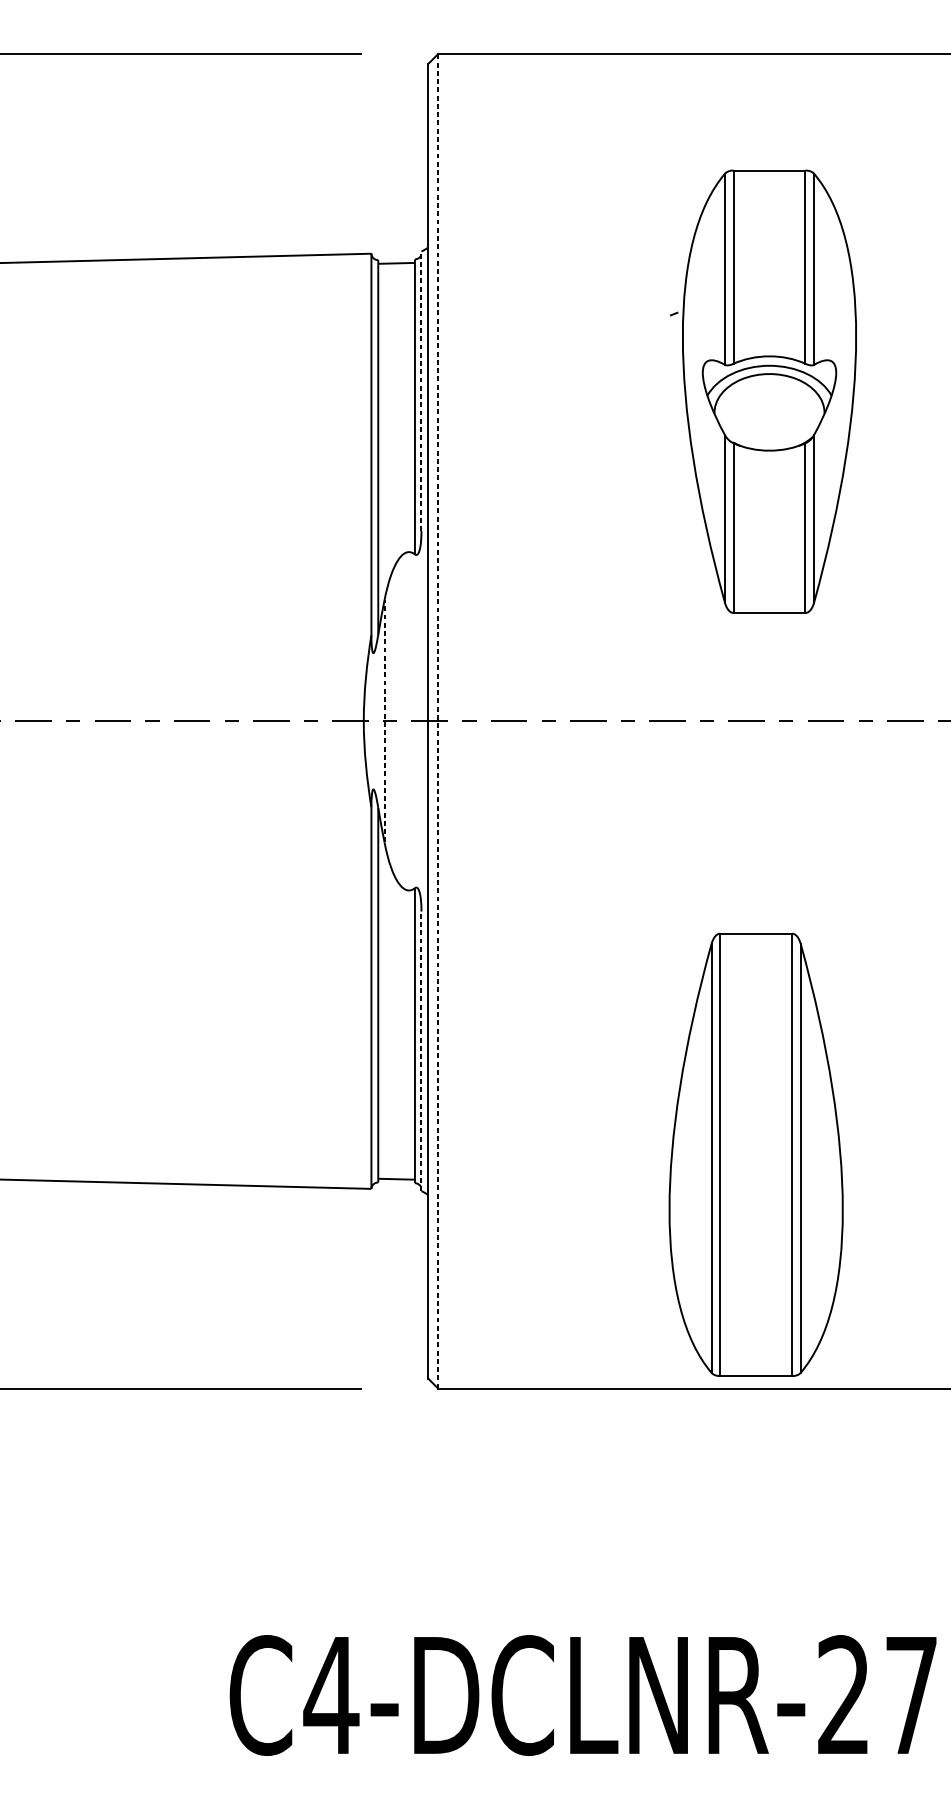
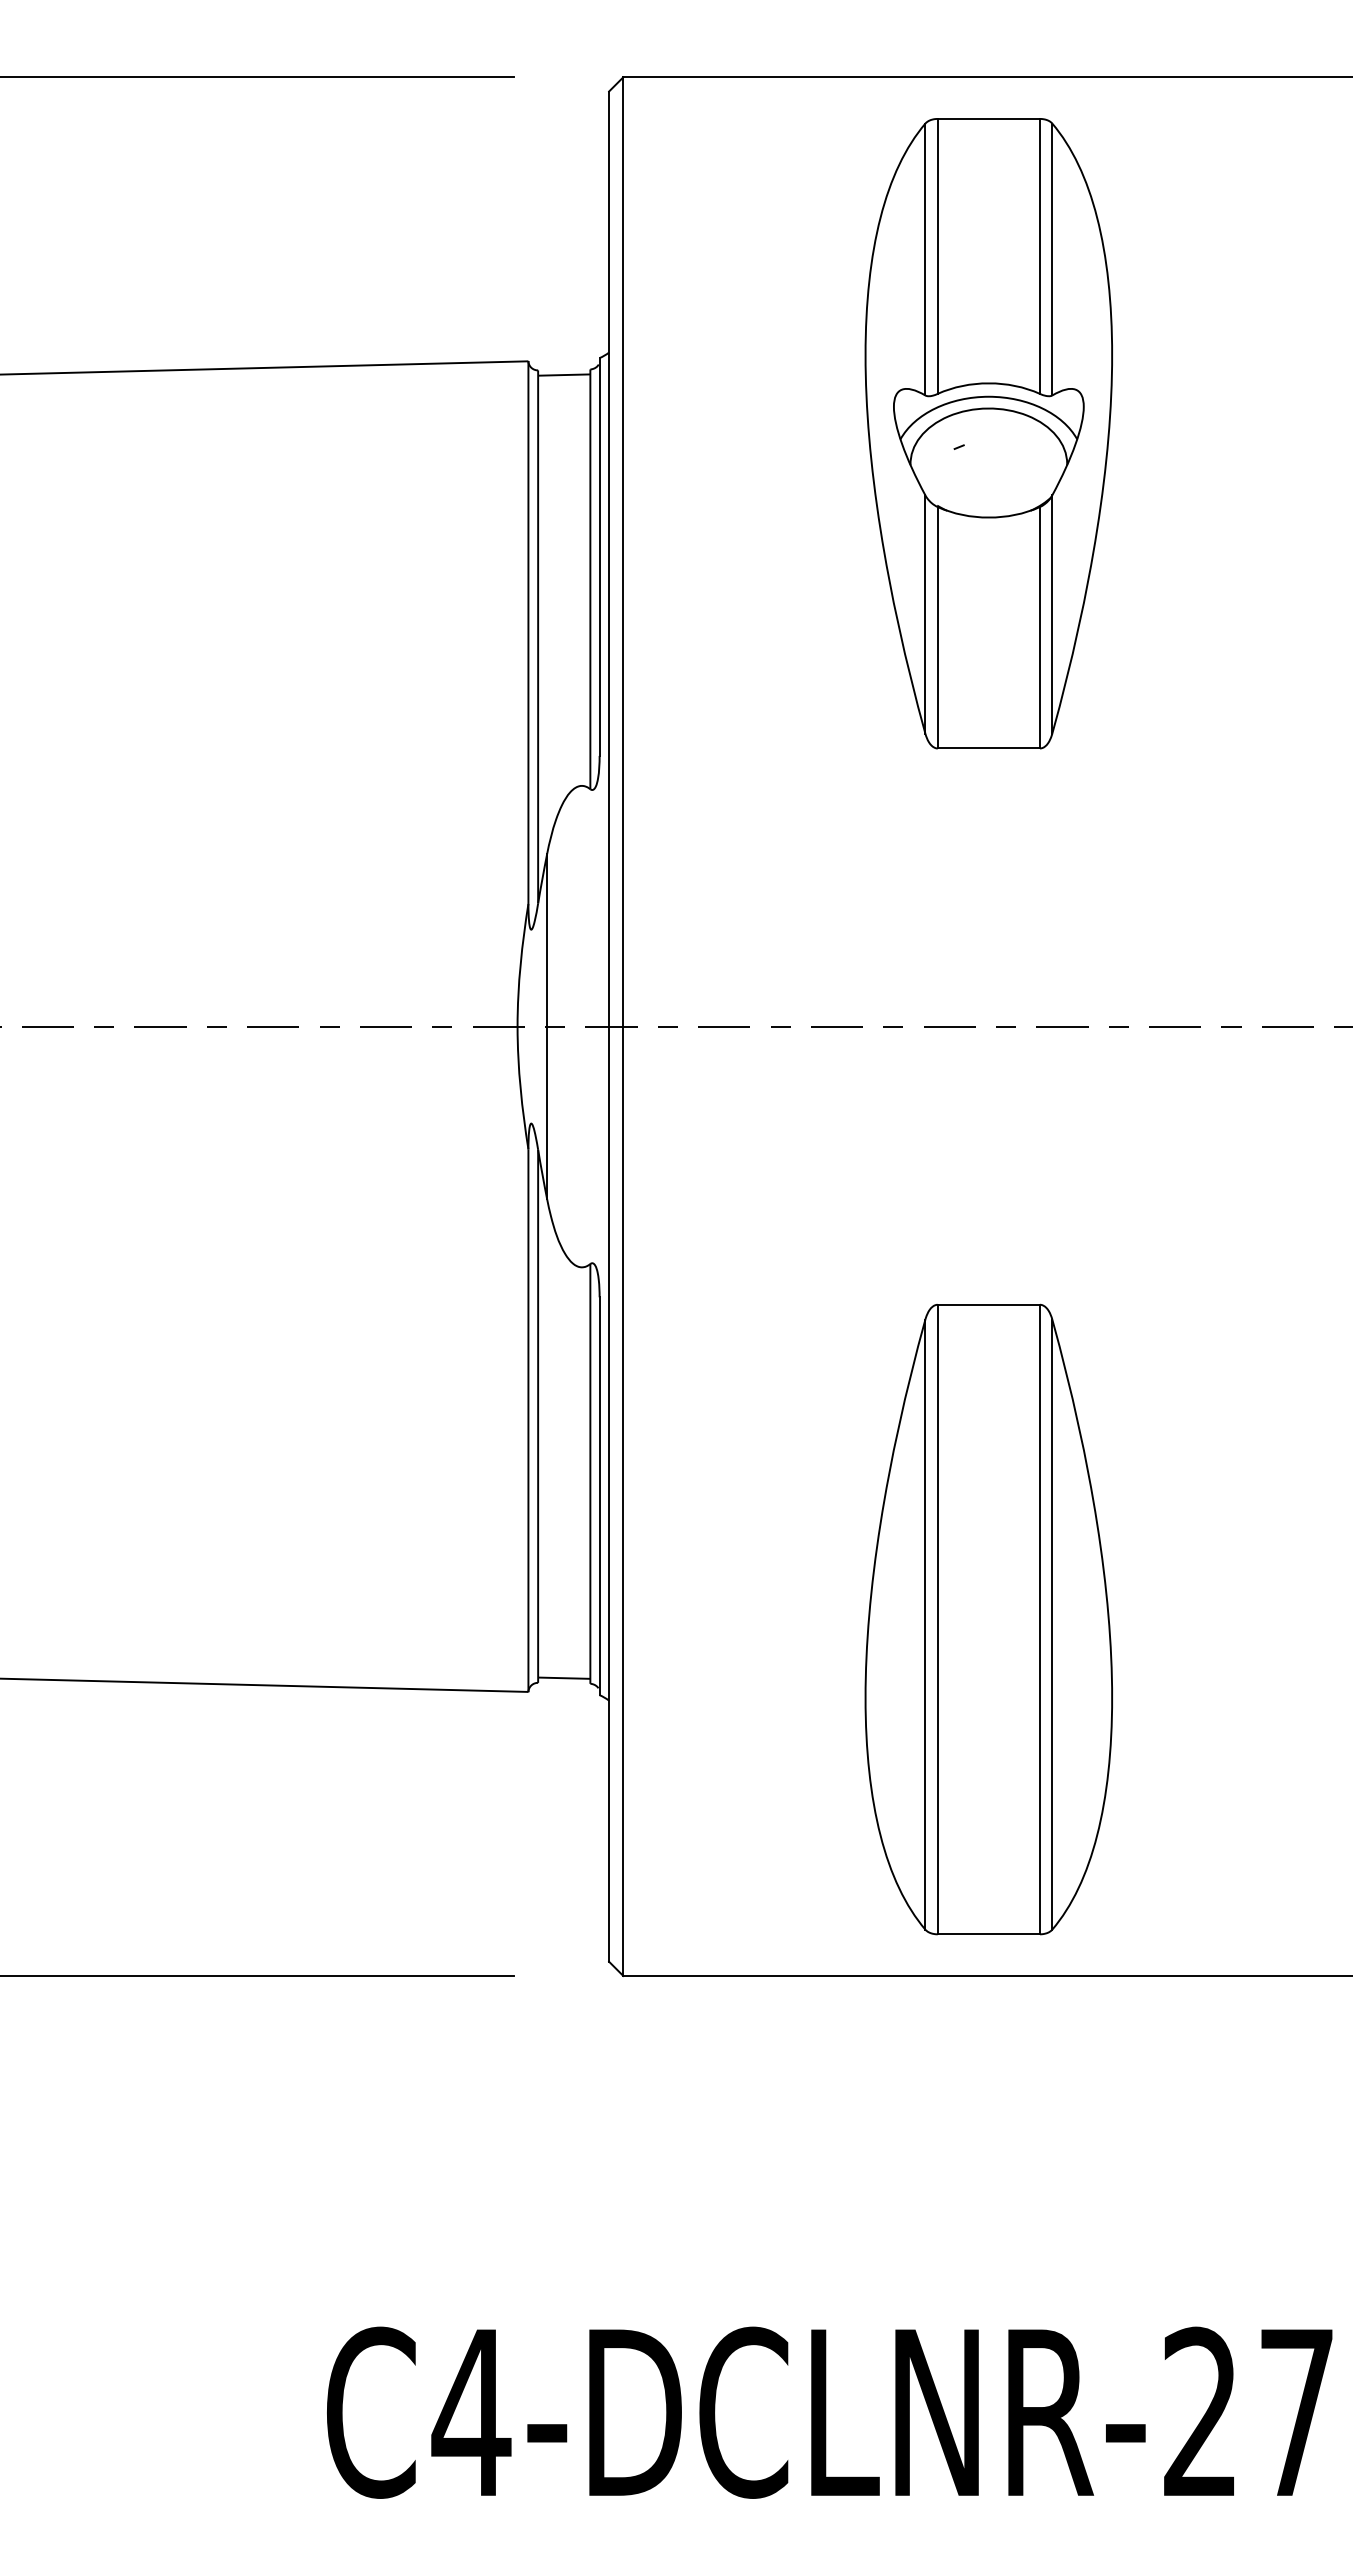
line: (421, 391) -> (599, 557), dashed -> solid
part: (769, 391) -> (988, 433), moved
line: (384, 721) -> (547, 1026), dashed -> solid
line: (438, 721) -> (623, 1026), dashed -> solid
line: (421, 1051) -> (599, 1496), dashed -> solid
part: (755, 1154) -> (988, 1619), moved

